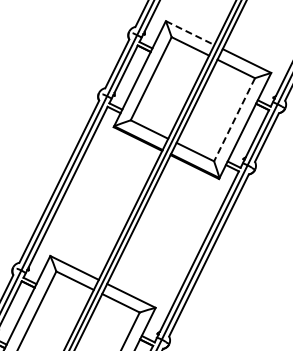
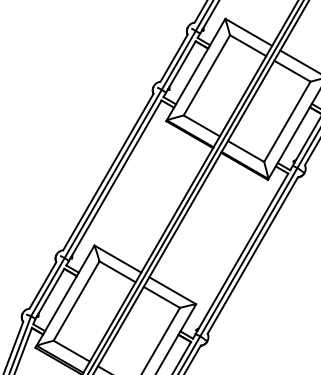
line: (190, 33) -> (249, 32), dashed -> solid
line: (234, 120) -> (287, 122), dashed -> solid

